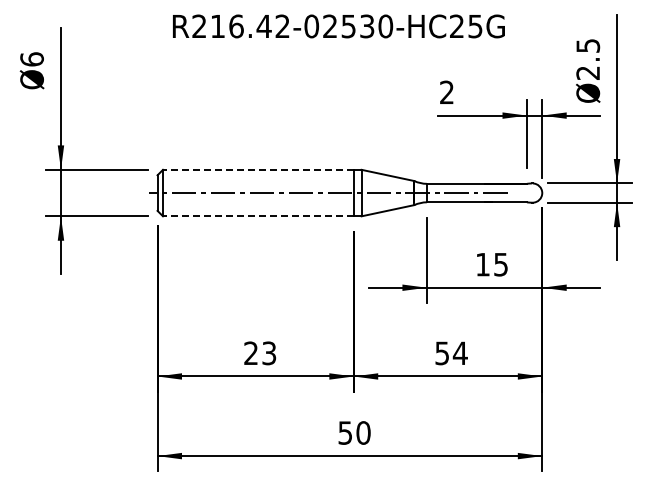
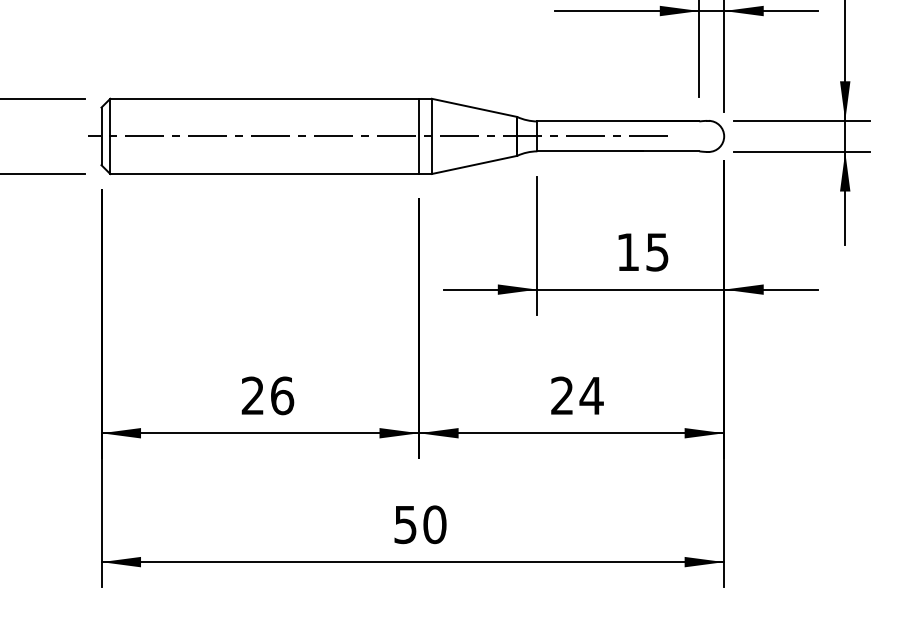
line: (257, 169) -> (263, 98), dashed -> solid
line: (257, 216) -> (263, 174), dashed -> solid
text: (269, 353) -> (282, 396), 23 -> 26
text: (441, 353) -> (561, 396), 54 -> 24

